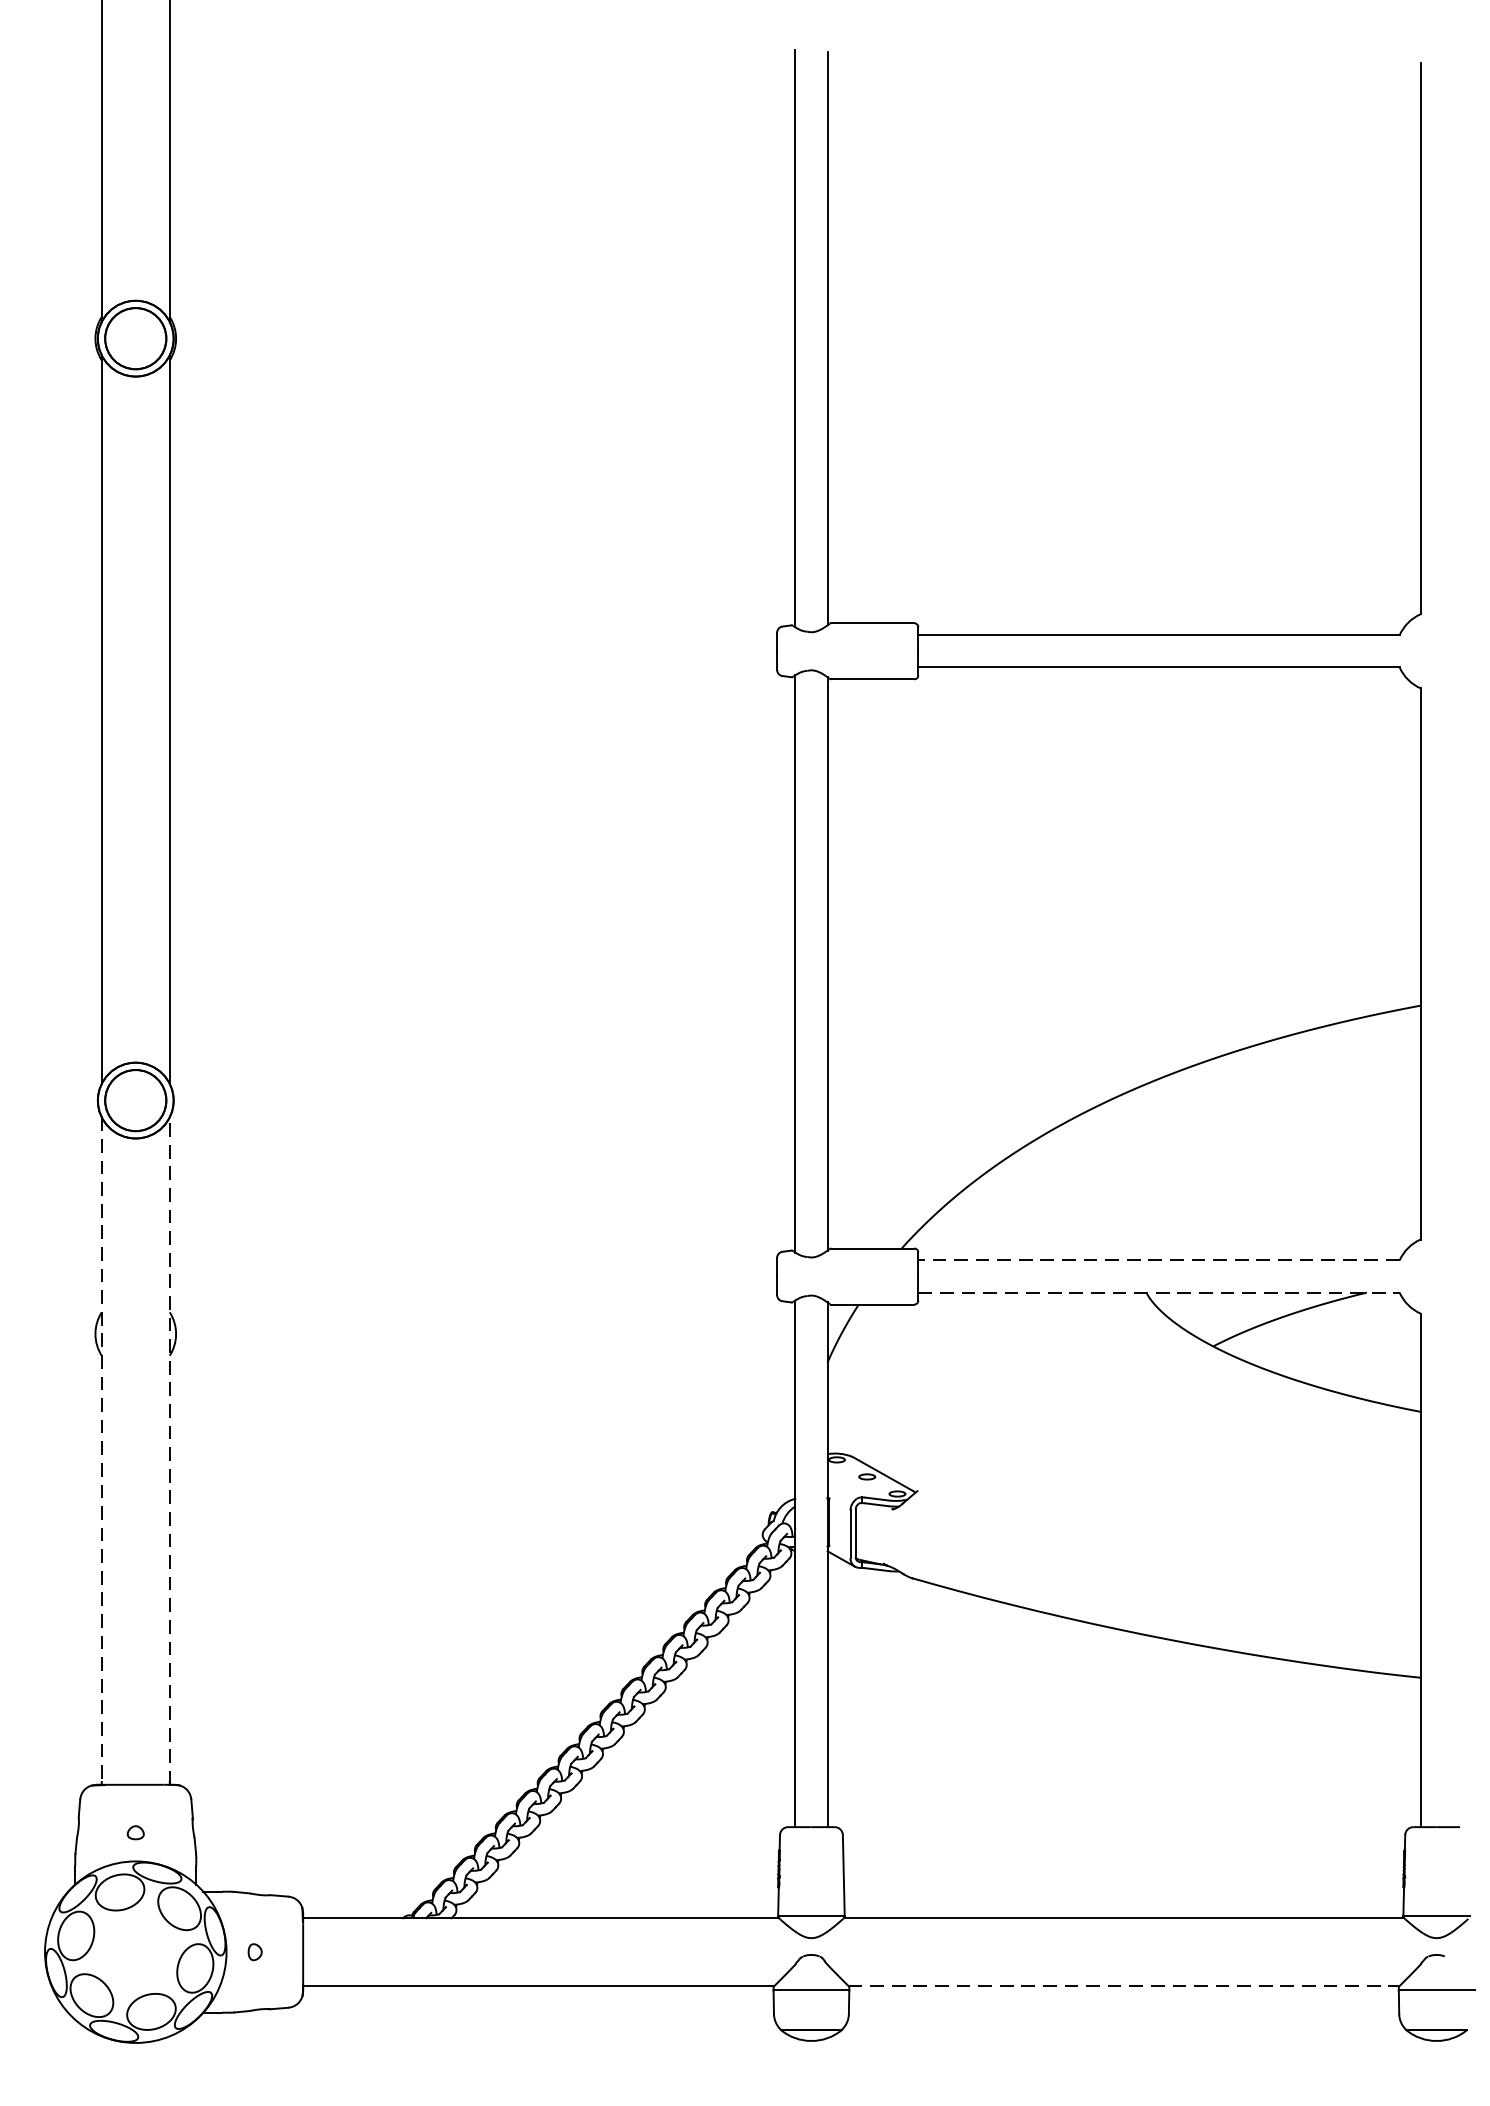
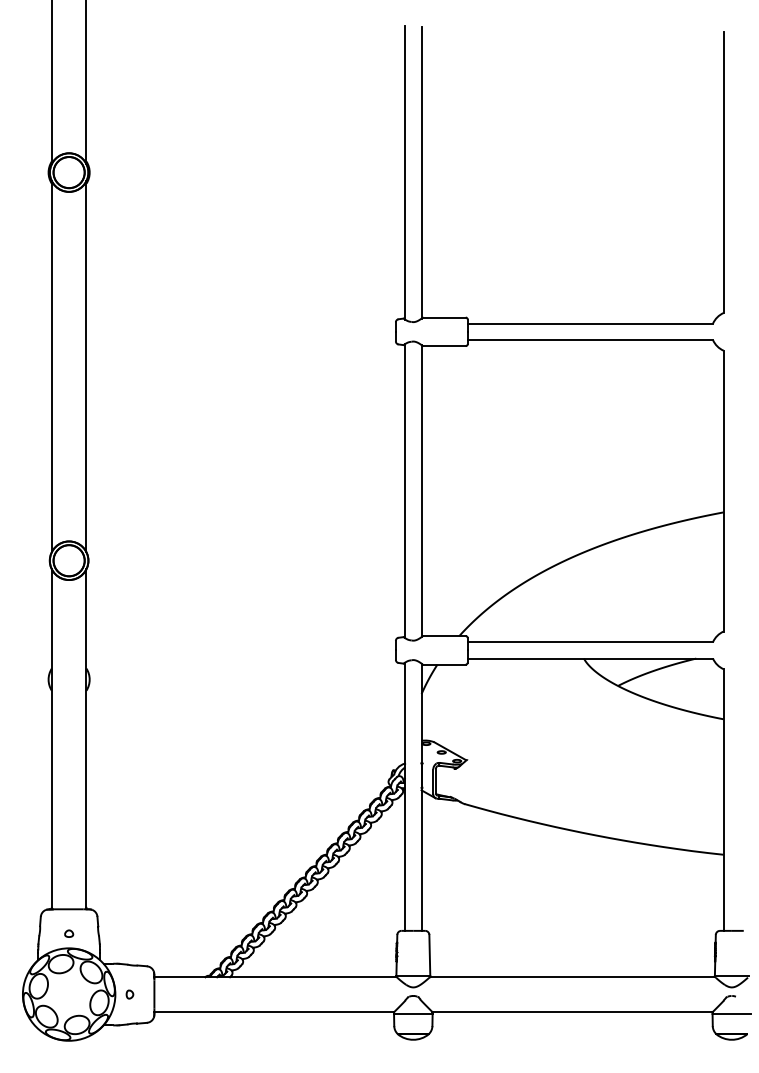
line: (1159, 1261) -> (590, 642), dashed -> solid
line: (1159, 1292) -> (590, 658), dashed -> solid
line: (101, 1451) -> (51, 739), dashed -> solid
line: (169, 1451) -> (86, 739), dashed -> solid
line: (1125, 1985) -> (573, 1011), dashed -> solid

